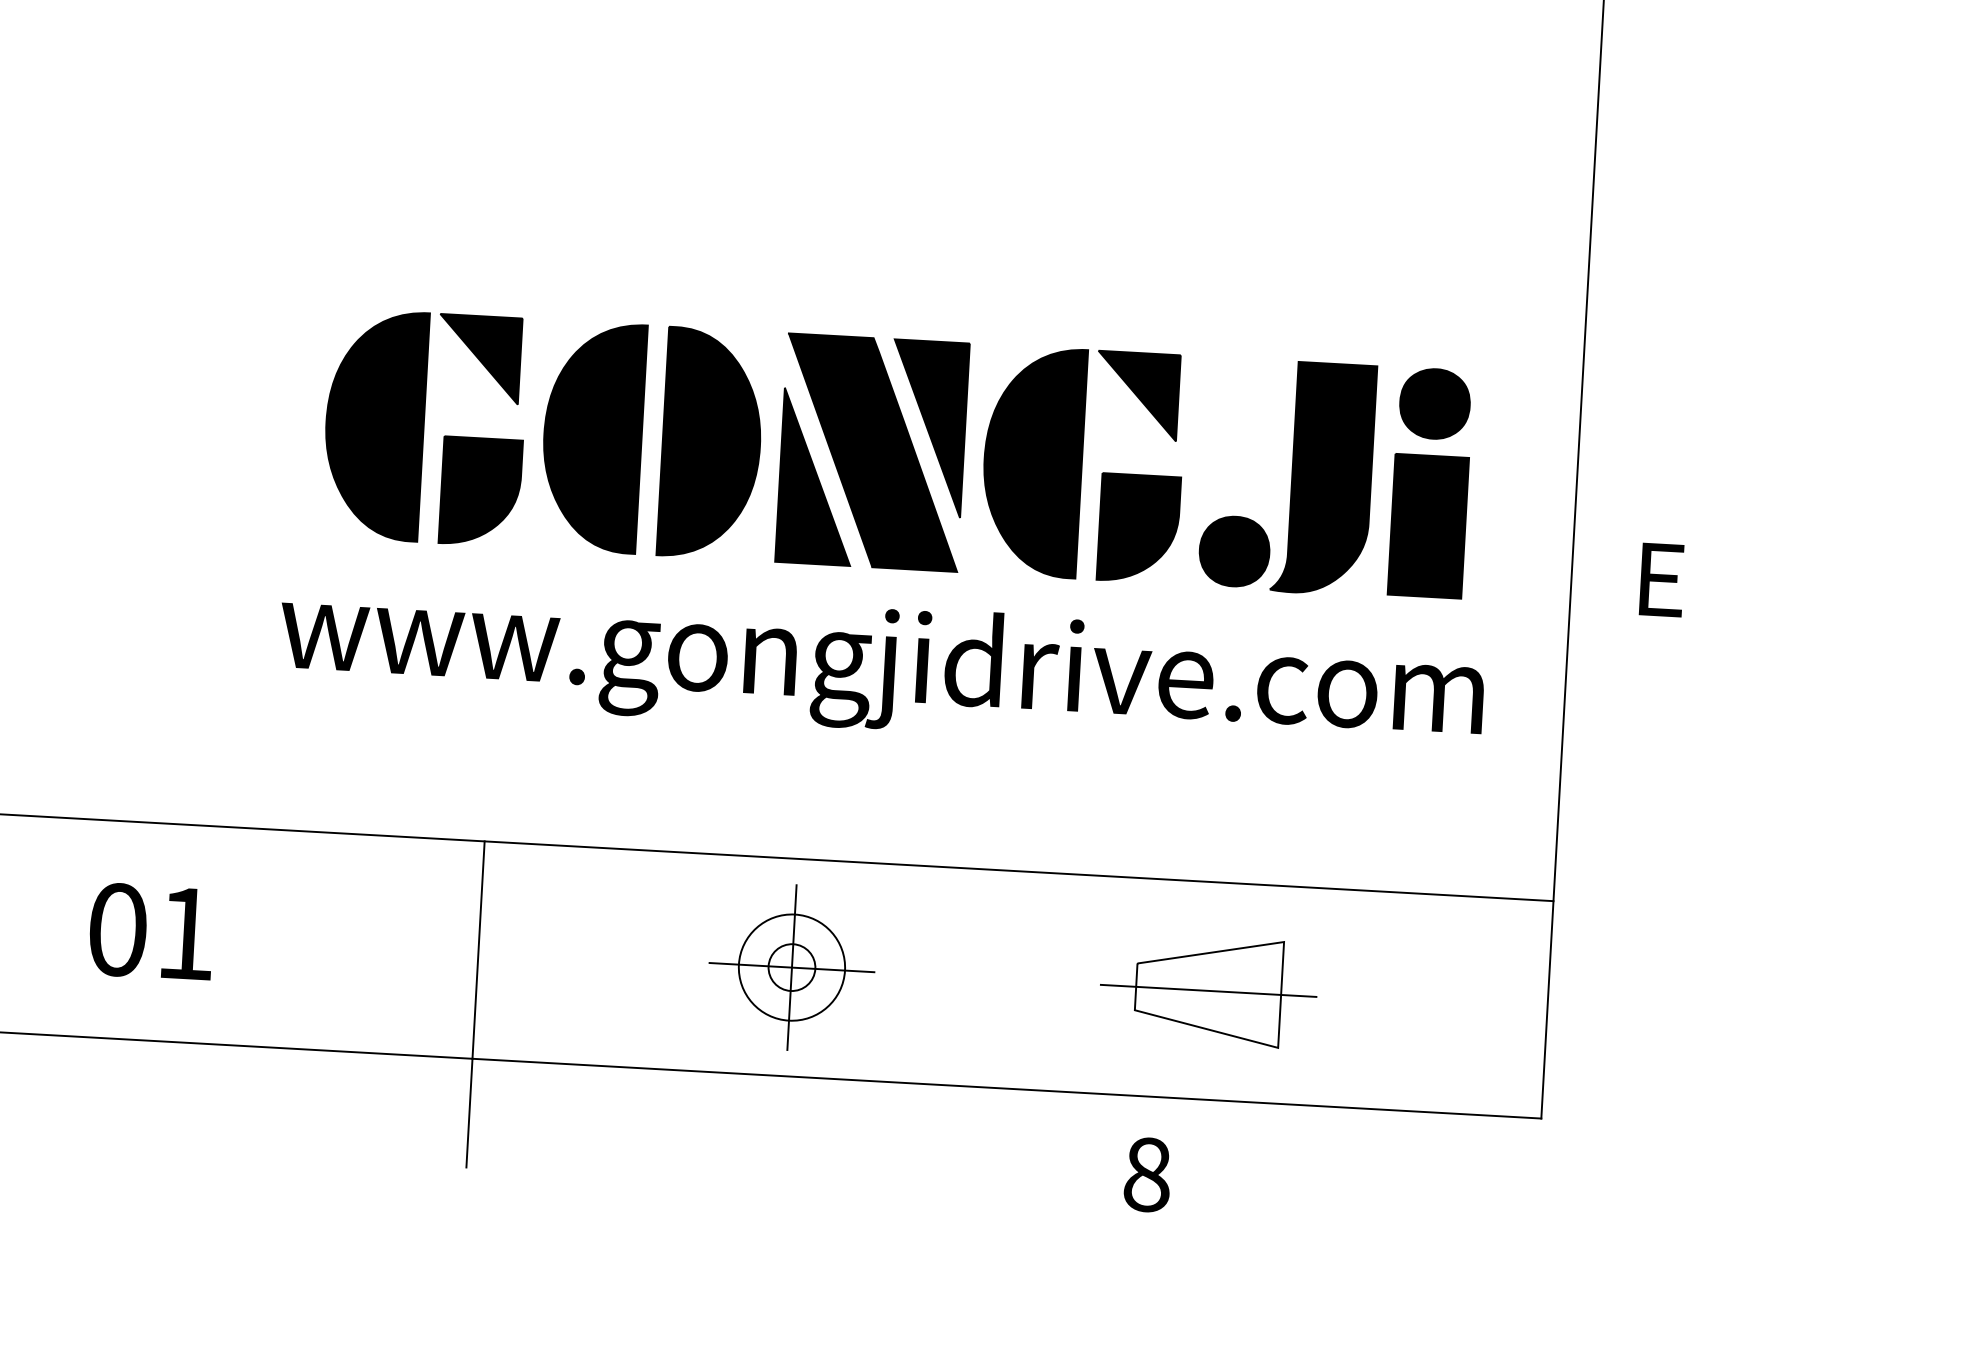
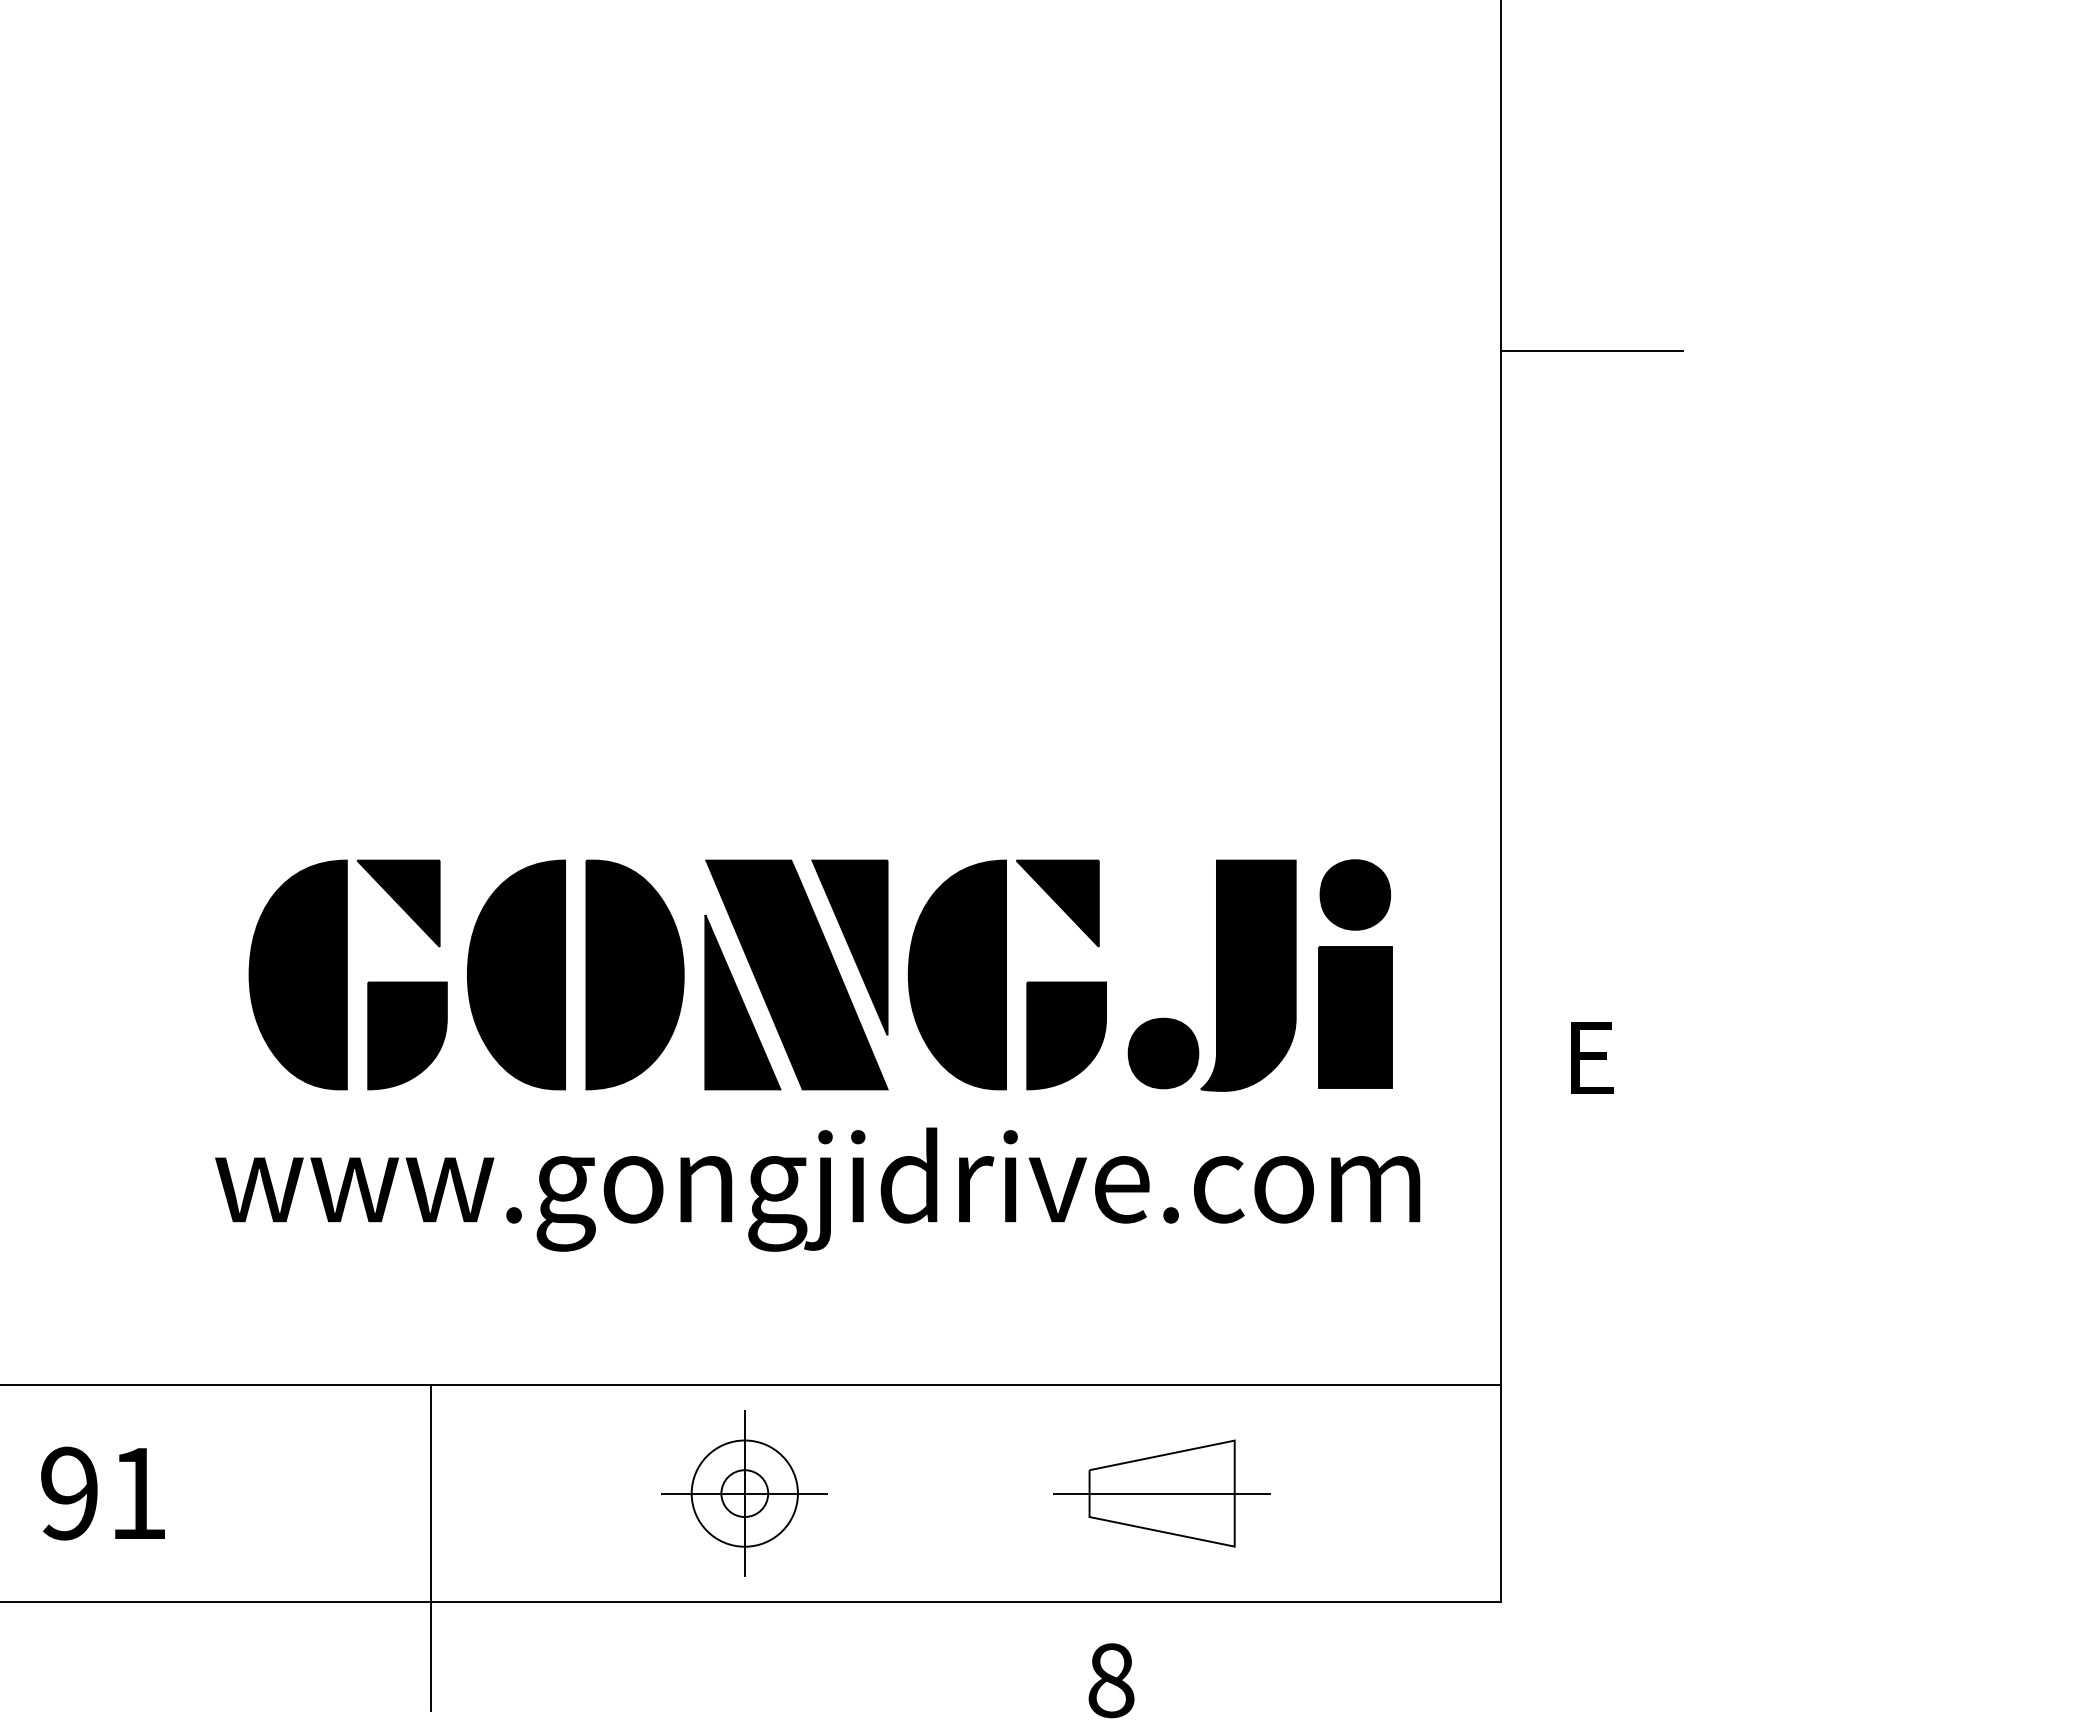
text: (117, 929) -> (69, 1493), 01 -> 91

